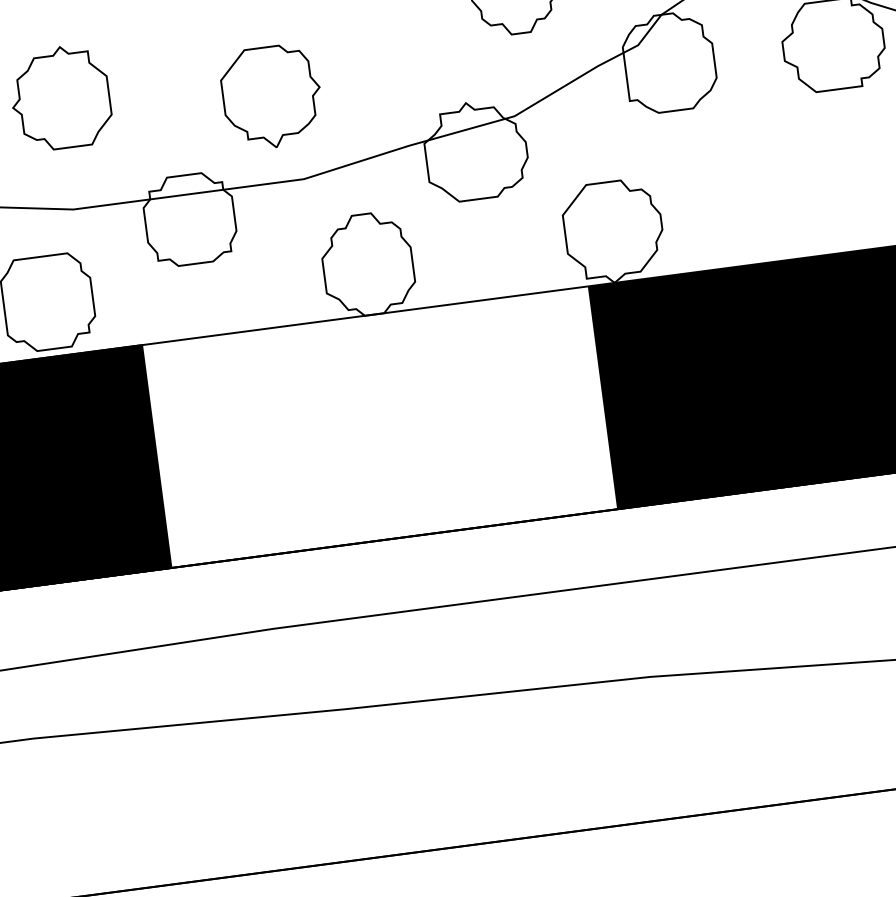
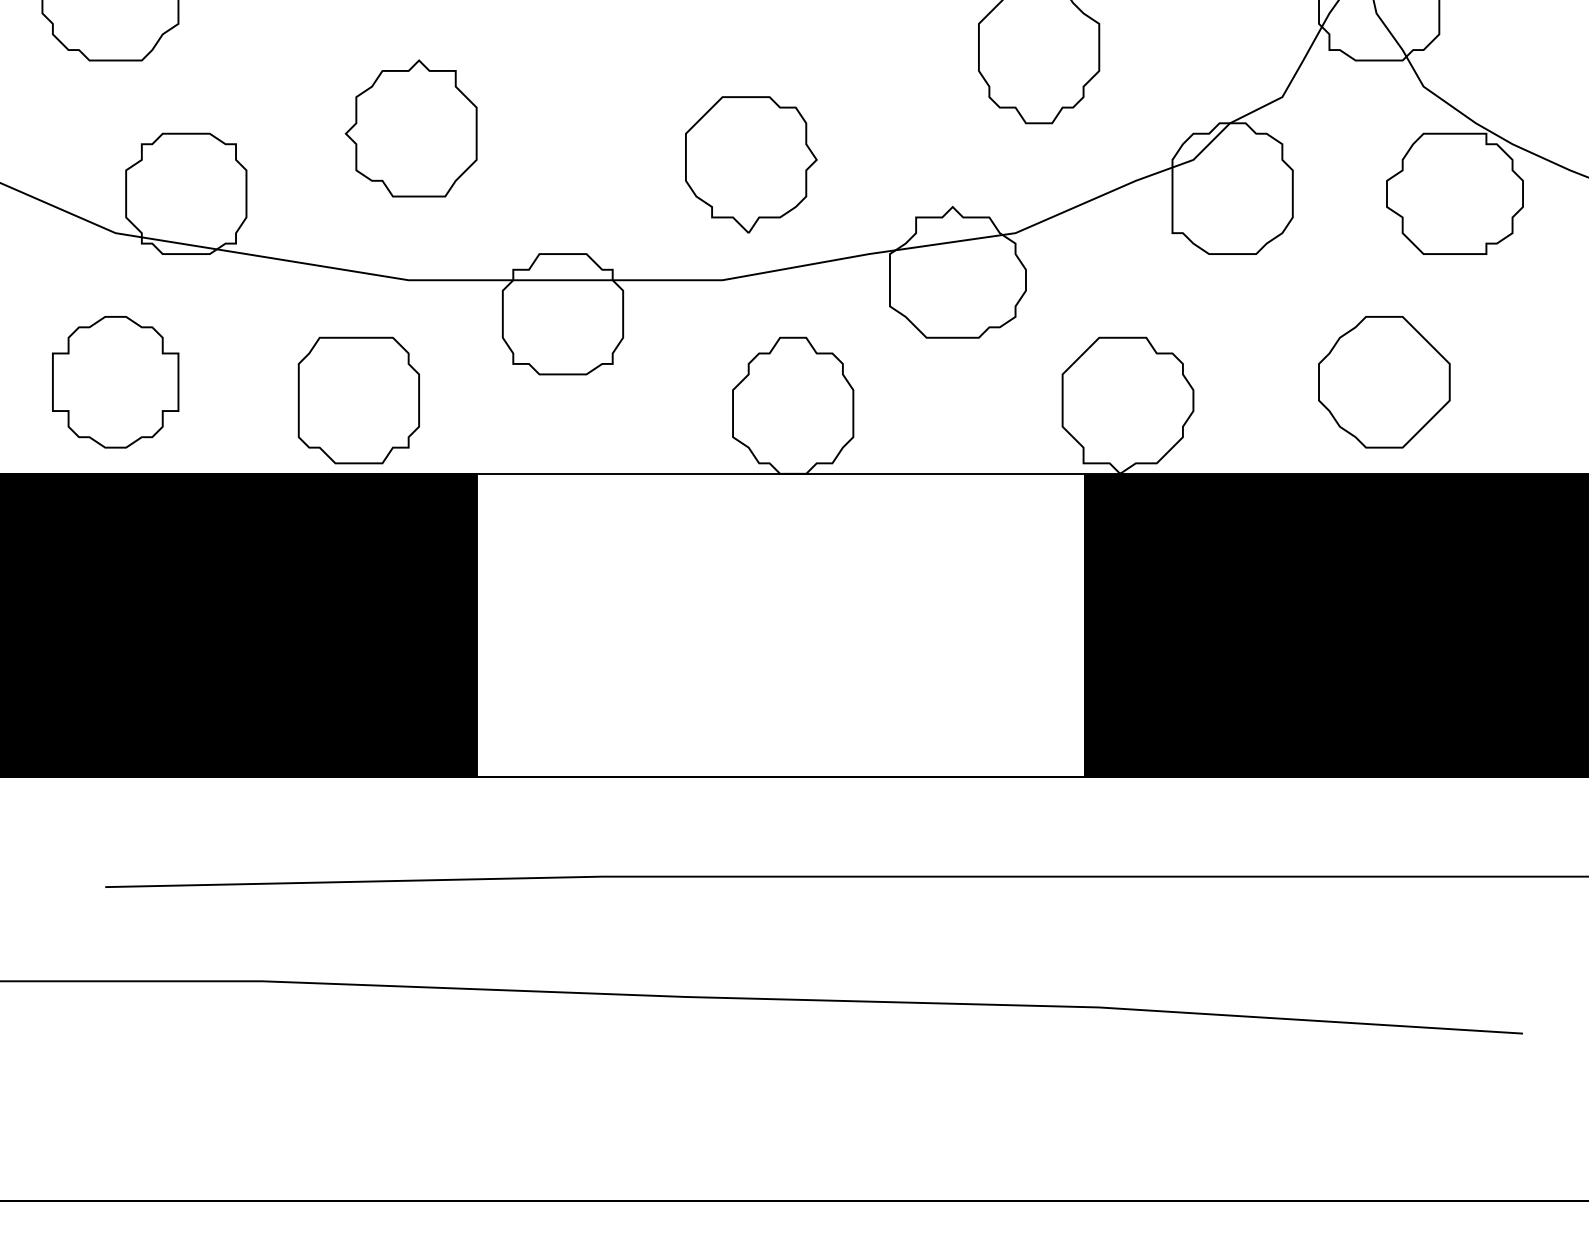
part: (272, 96) -> (751, 164), moved
part: (800, 190) -> (1384, 382), added

